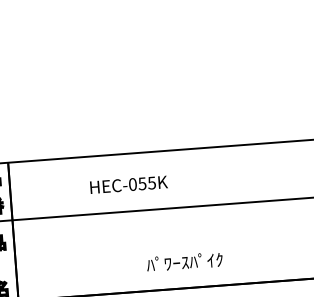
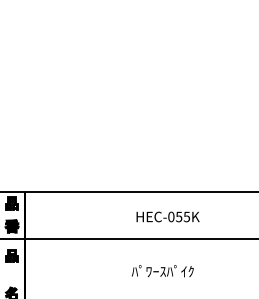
text: (128, 184) -> (167, 216), moved
text: (184, 262) -> (162, 271), moved

